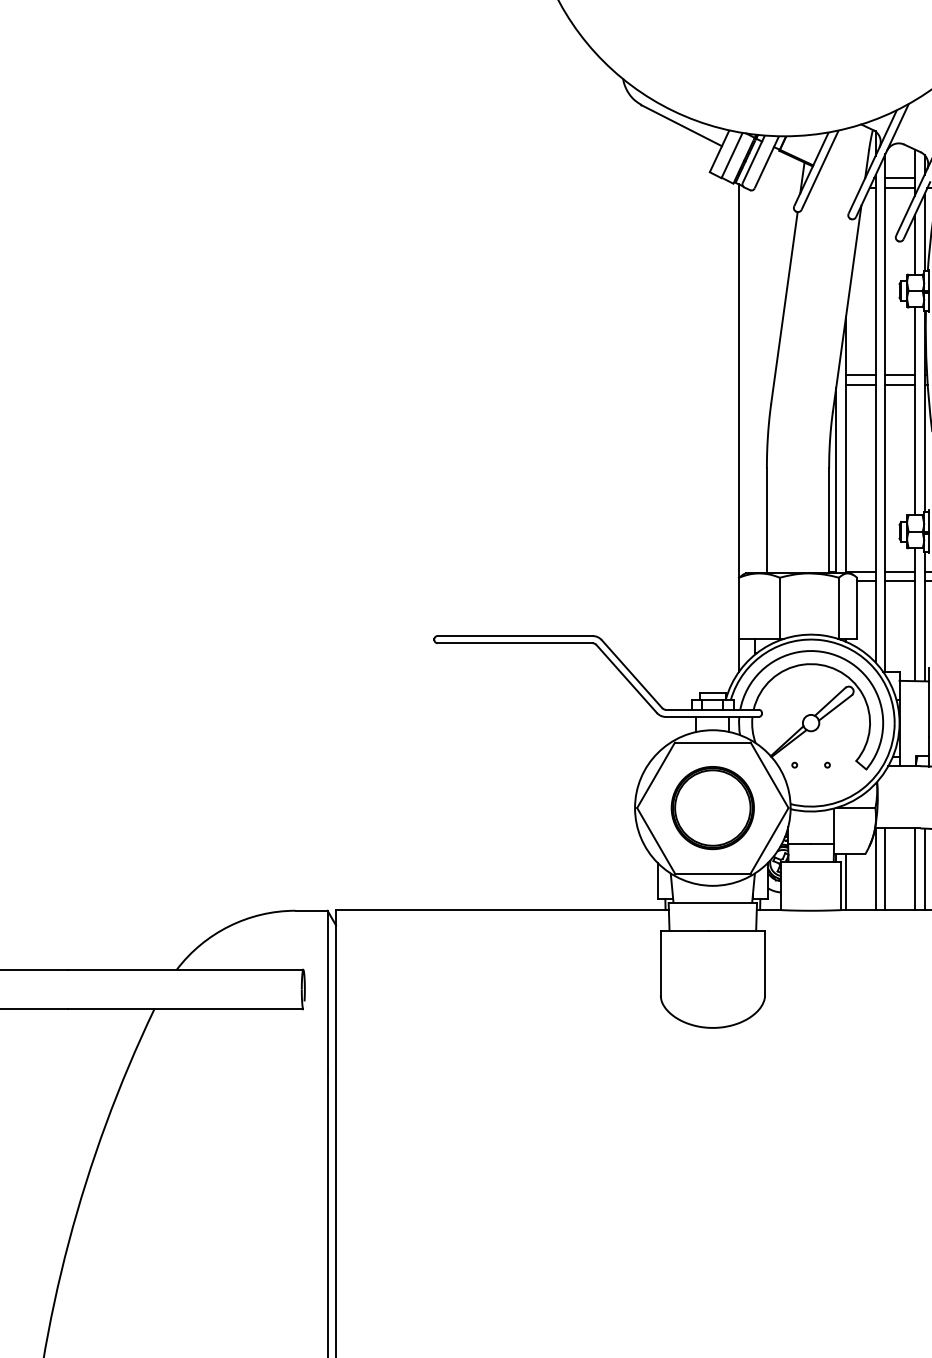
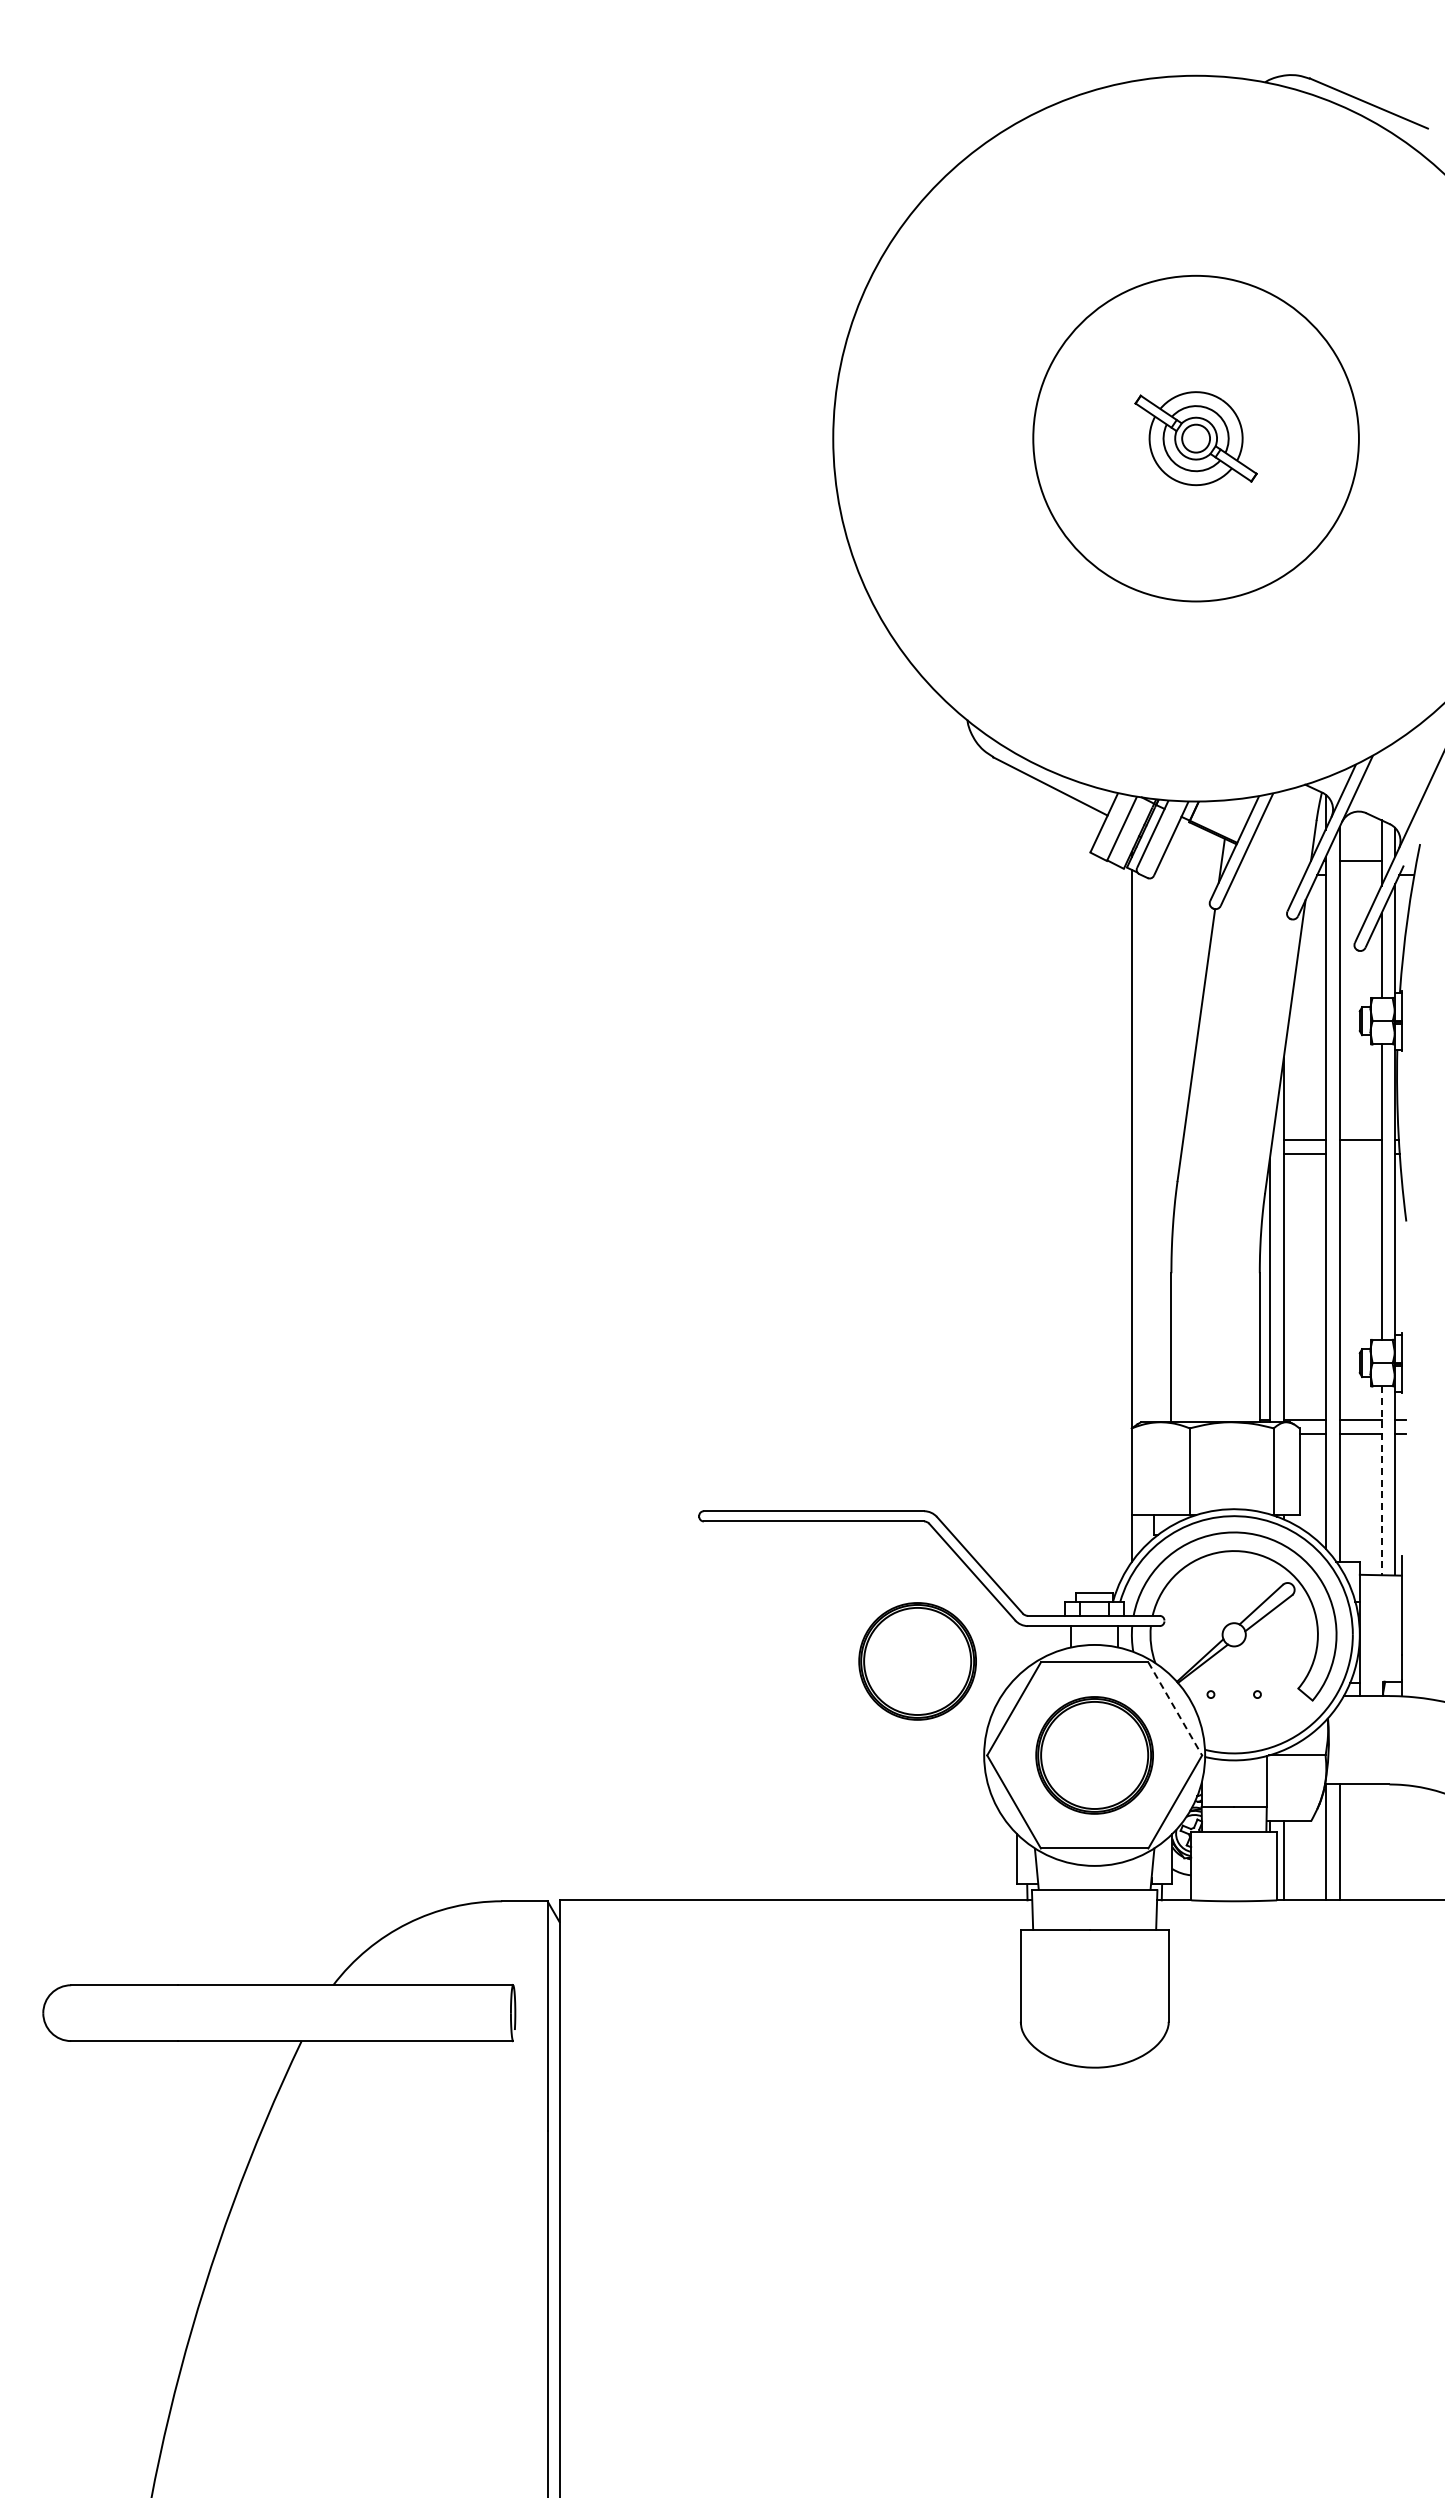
line: (900, 188) -> (1360, 875), removed
line: (900, 384) -> (1360, 1154), removed
line: (914, 615) -> (1381, 1481), solid -> dashed
part: (588, 741) -> (917, 1661), added
line: (769, 774) -> (1175, 1708), solid -> dashed
line: (914, 869) -> (1381, 1842), removed
line: (924, 869) -> (1395, 1842), removed

